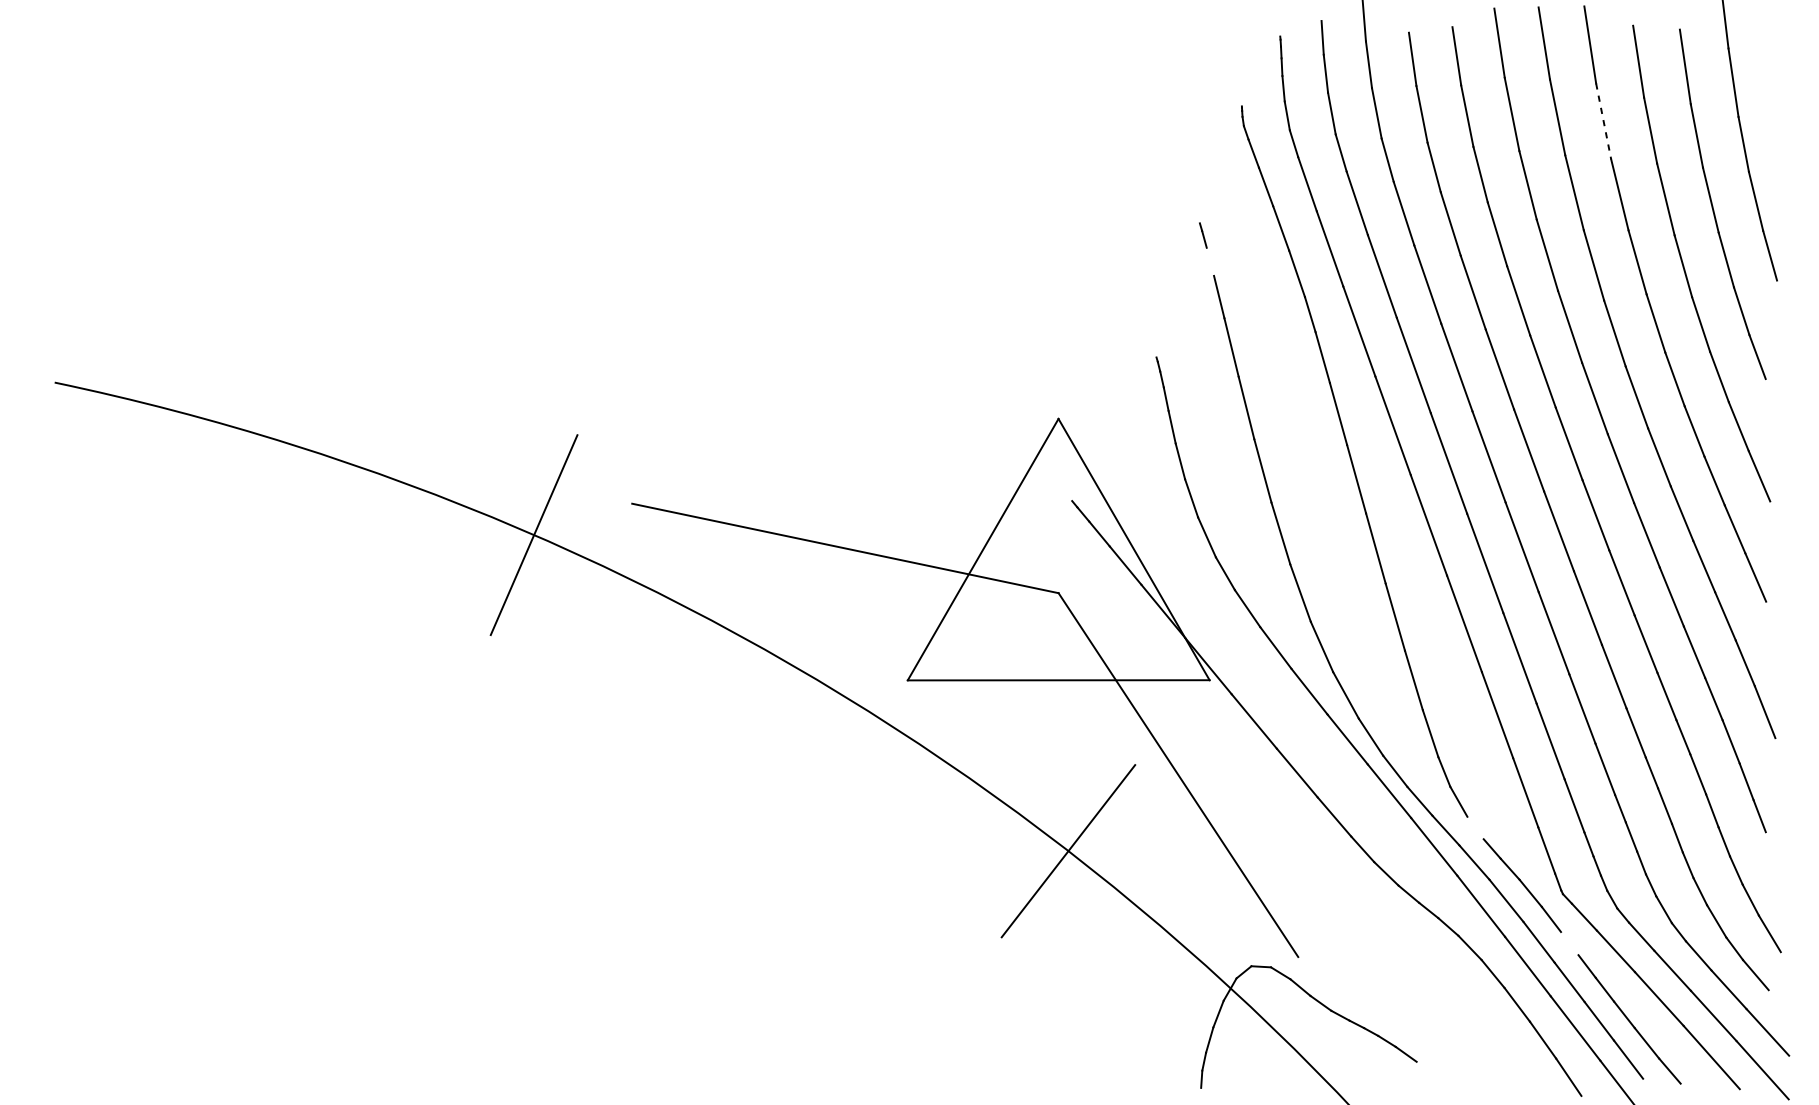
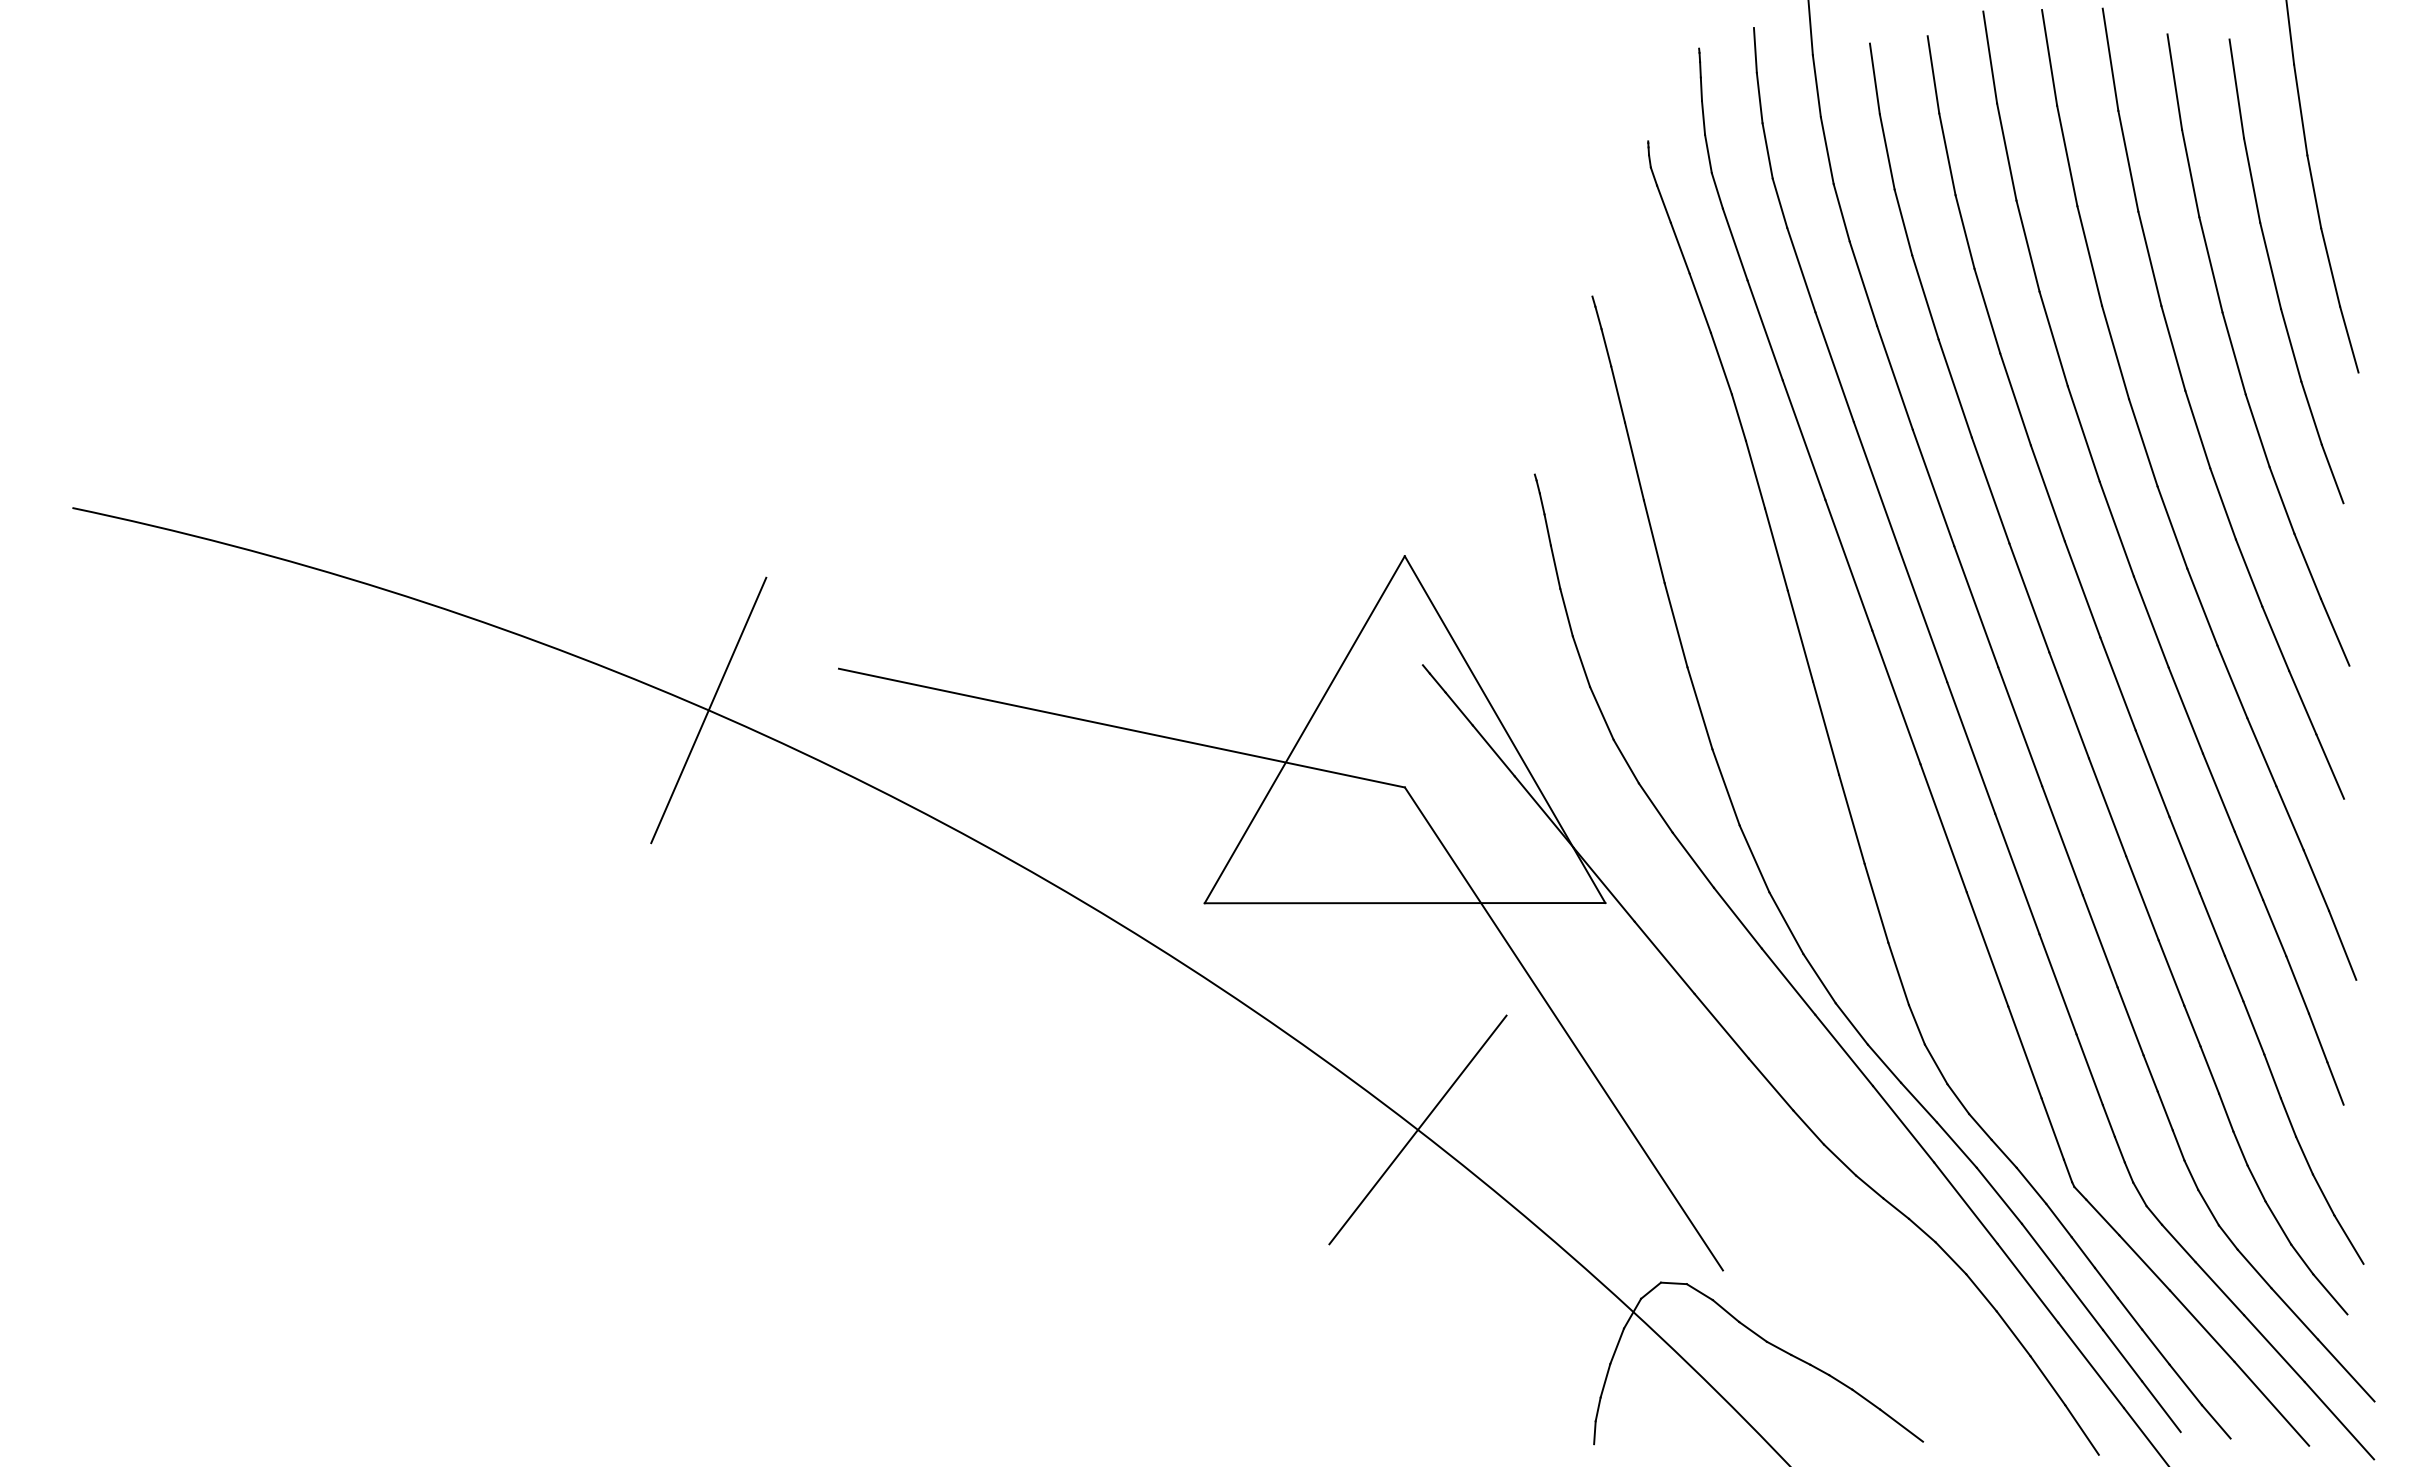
line: (1603, 121) -> (2128, 161), dashed -> solid
line: (1210, 261) -> (1606, 347), added
line: (1475, 828) -> (1958, 1099), added
line: (1569, 943) -> (2082, 1252), added
line: (1432, 1073) -> (1901, 1425), added

